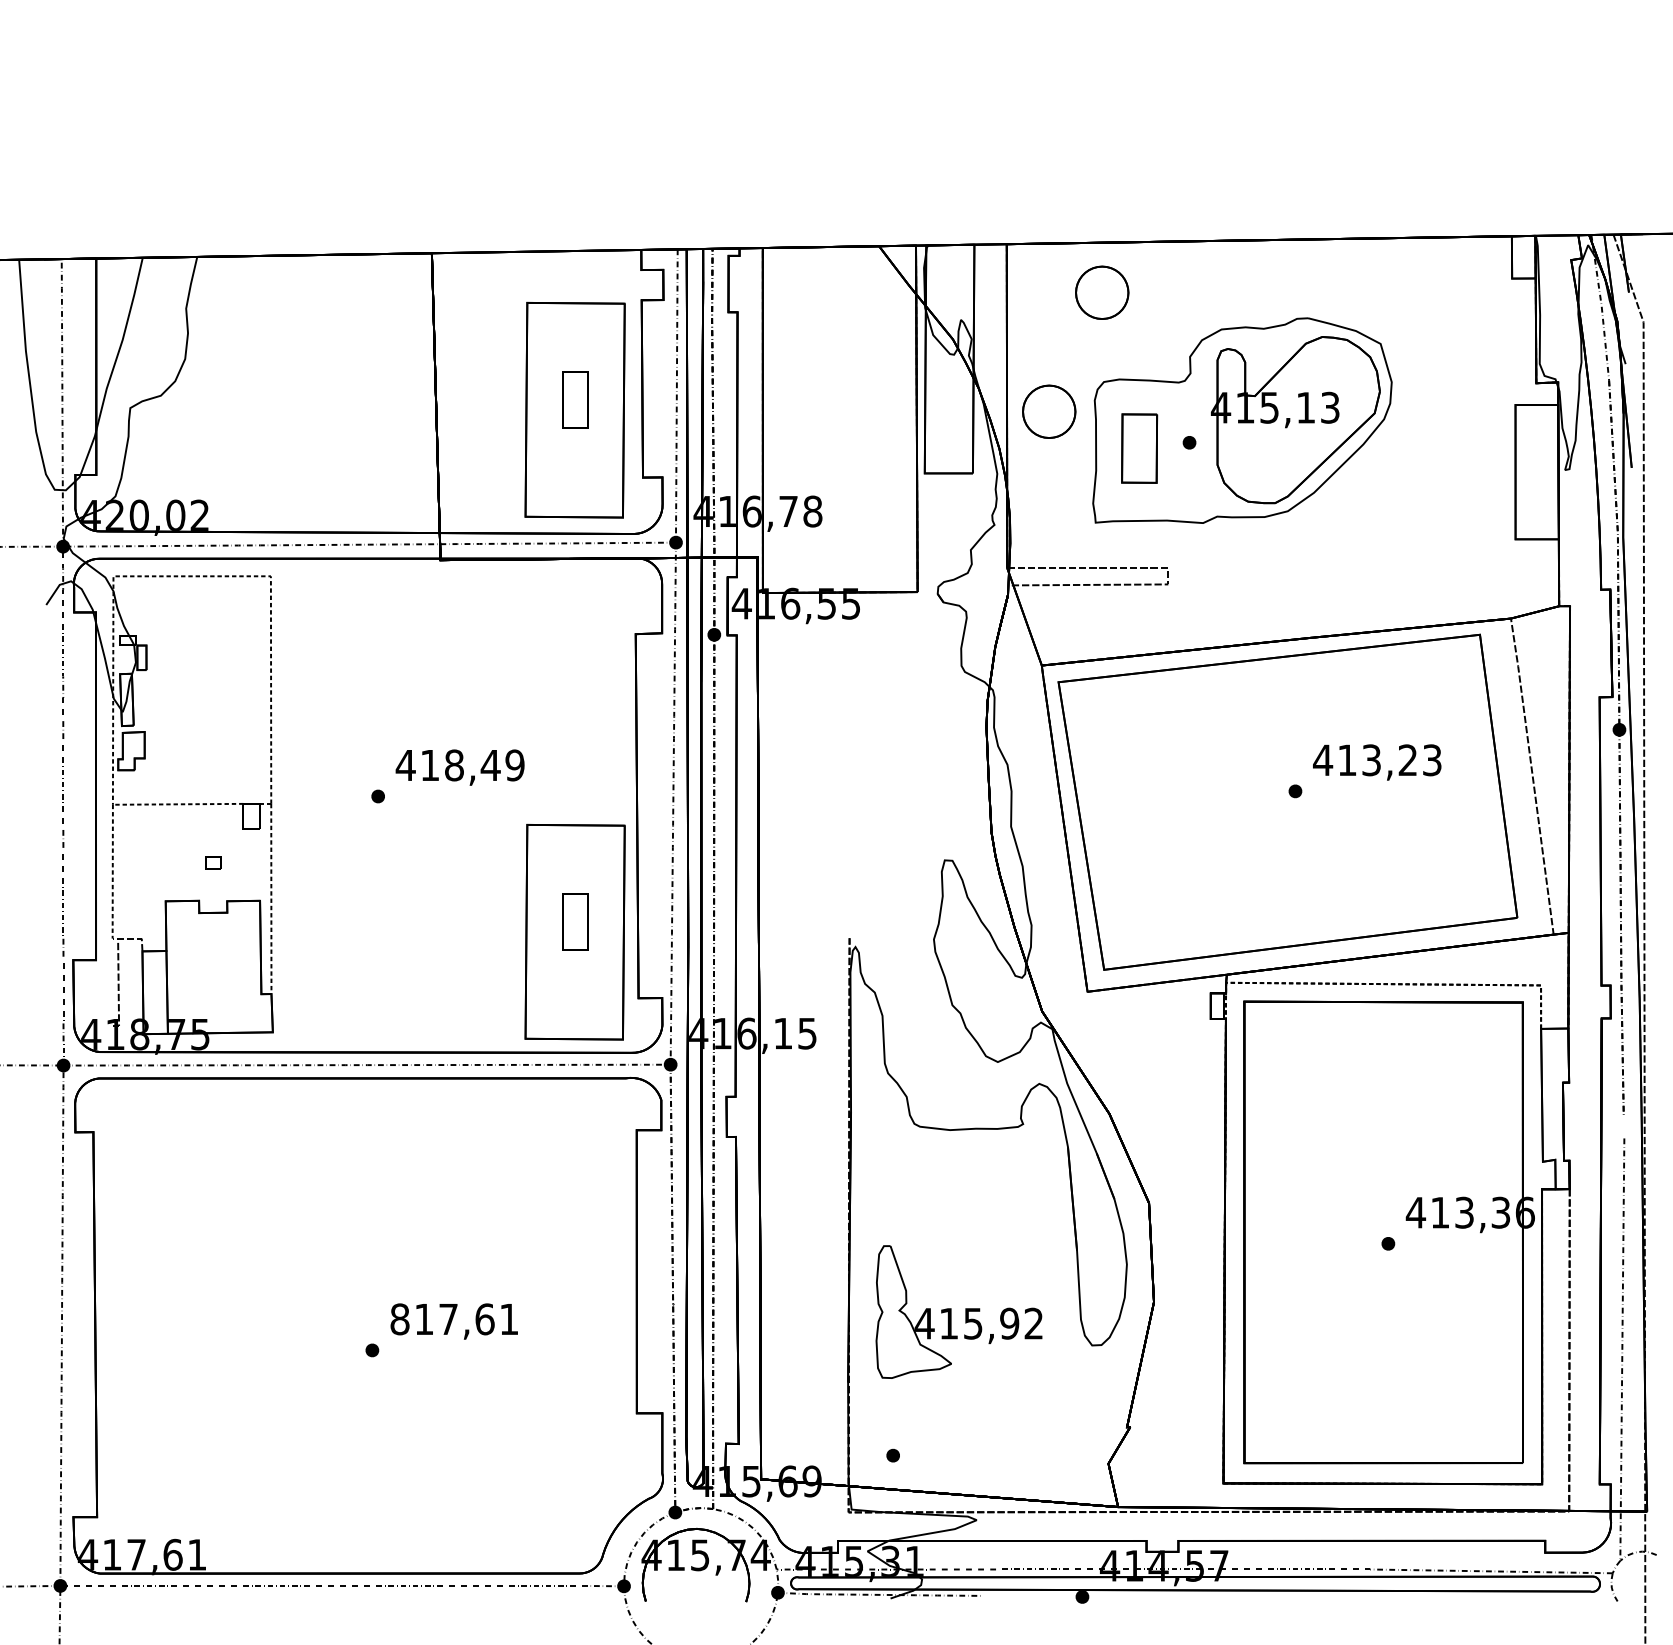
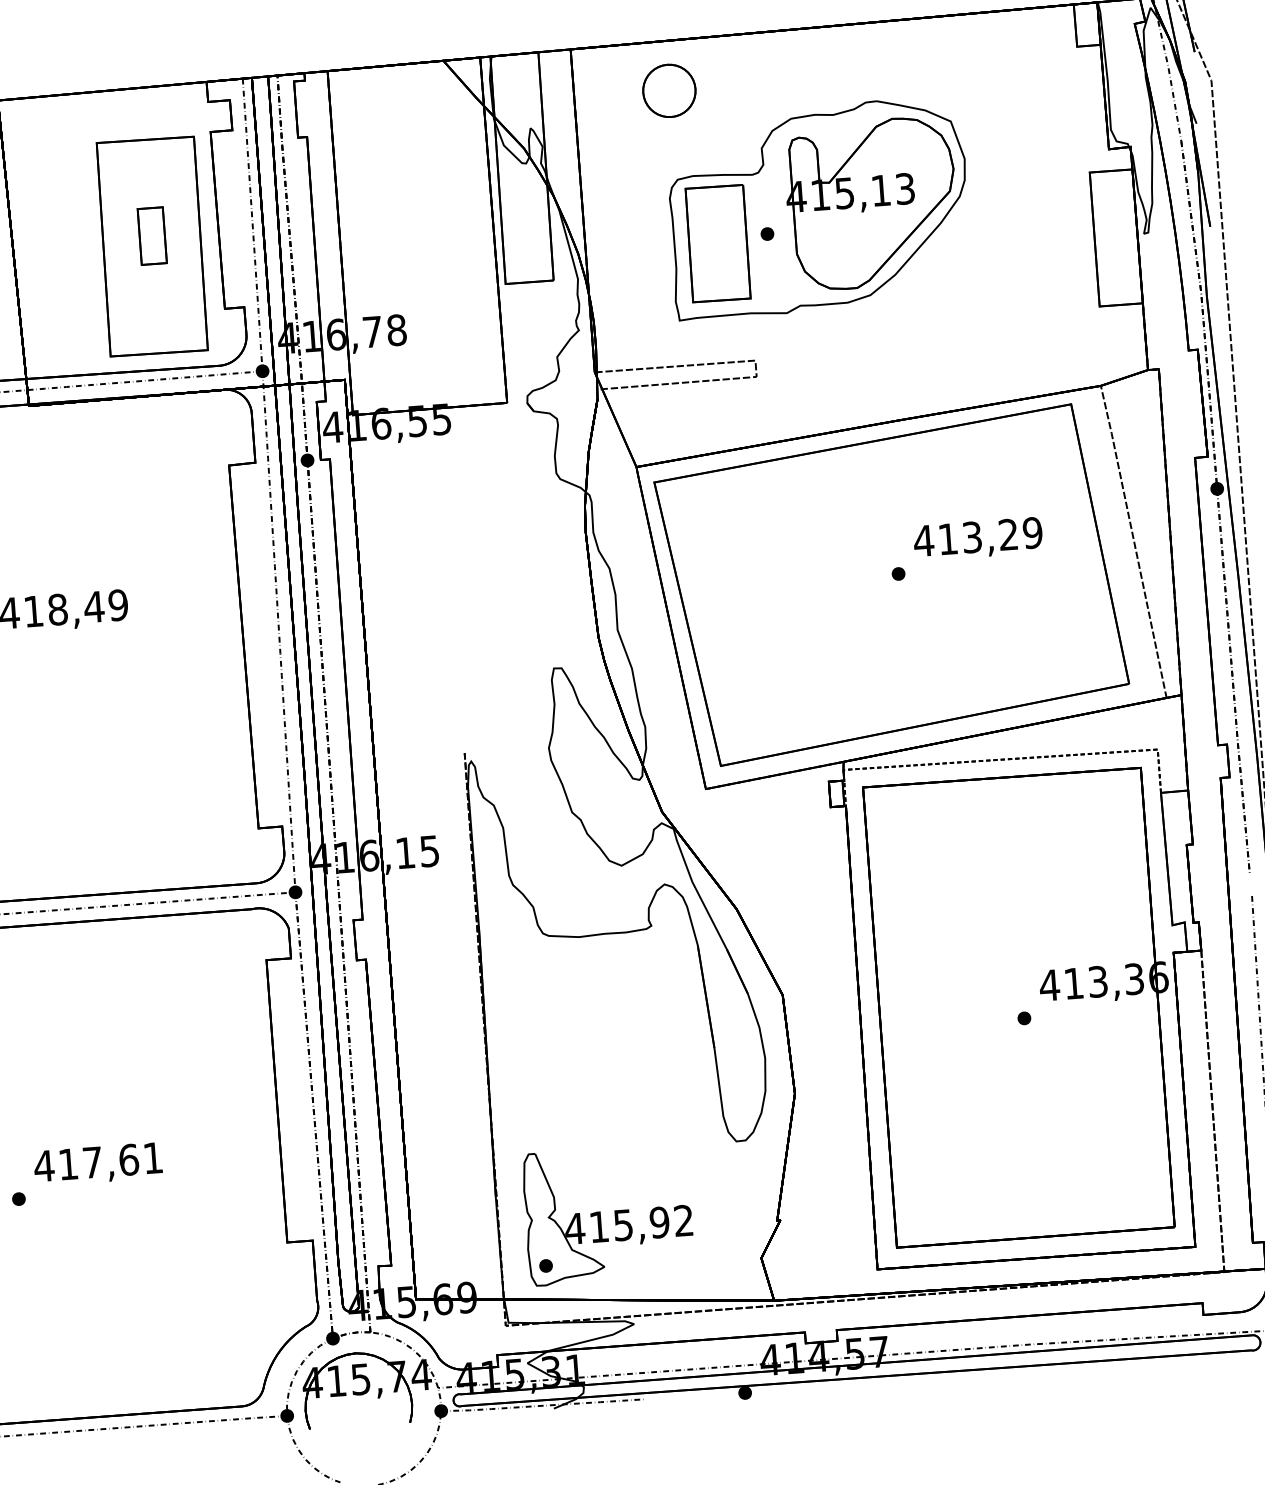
part: (1049, 411) -> (625, 213), removed
part: (1139, 448) -> (717, 243), size x1.67
text: (1431, 760) -> (1032, 533), 413,23 -> 413,29
part: (574, 931) -> (189, 766), removed
part: (951, 1311) -> (600, 1214), moved
text: (399, 1319) -> (43, 1166), 817,61 -> 417,61

